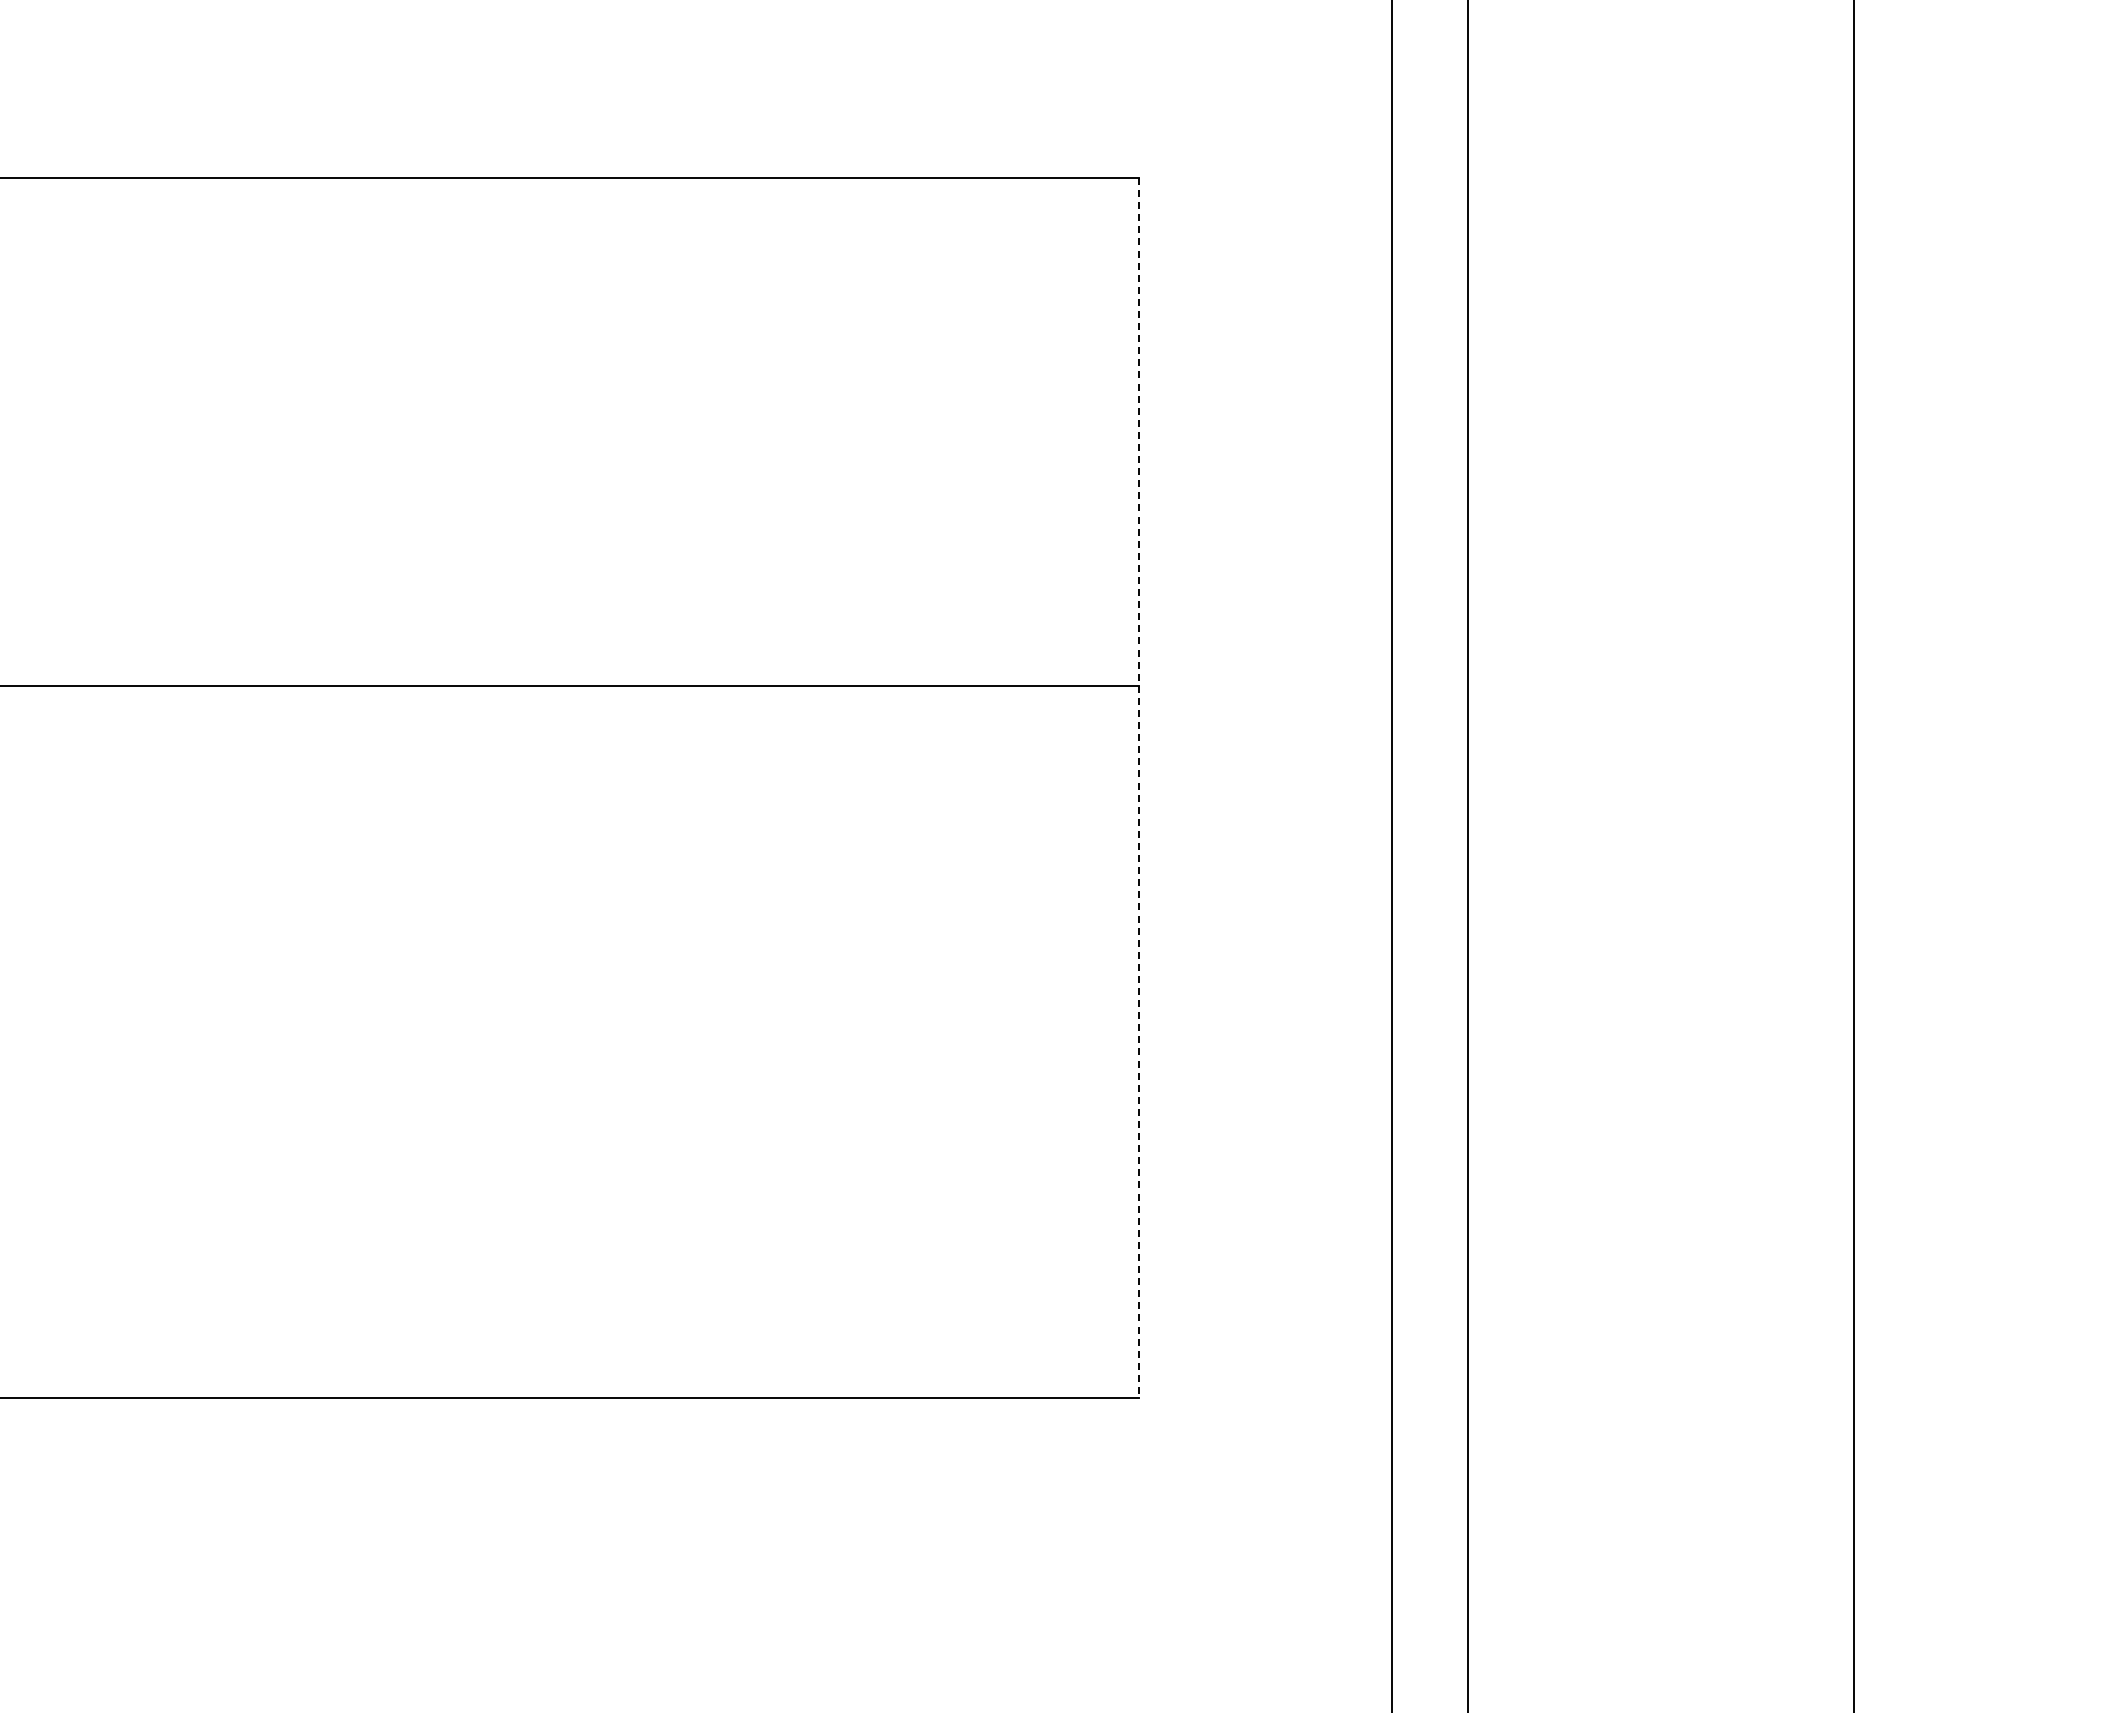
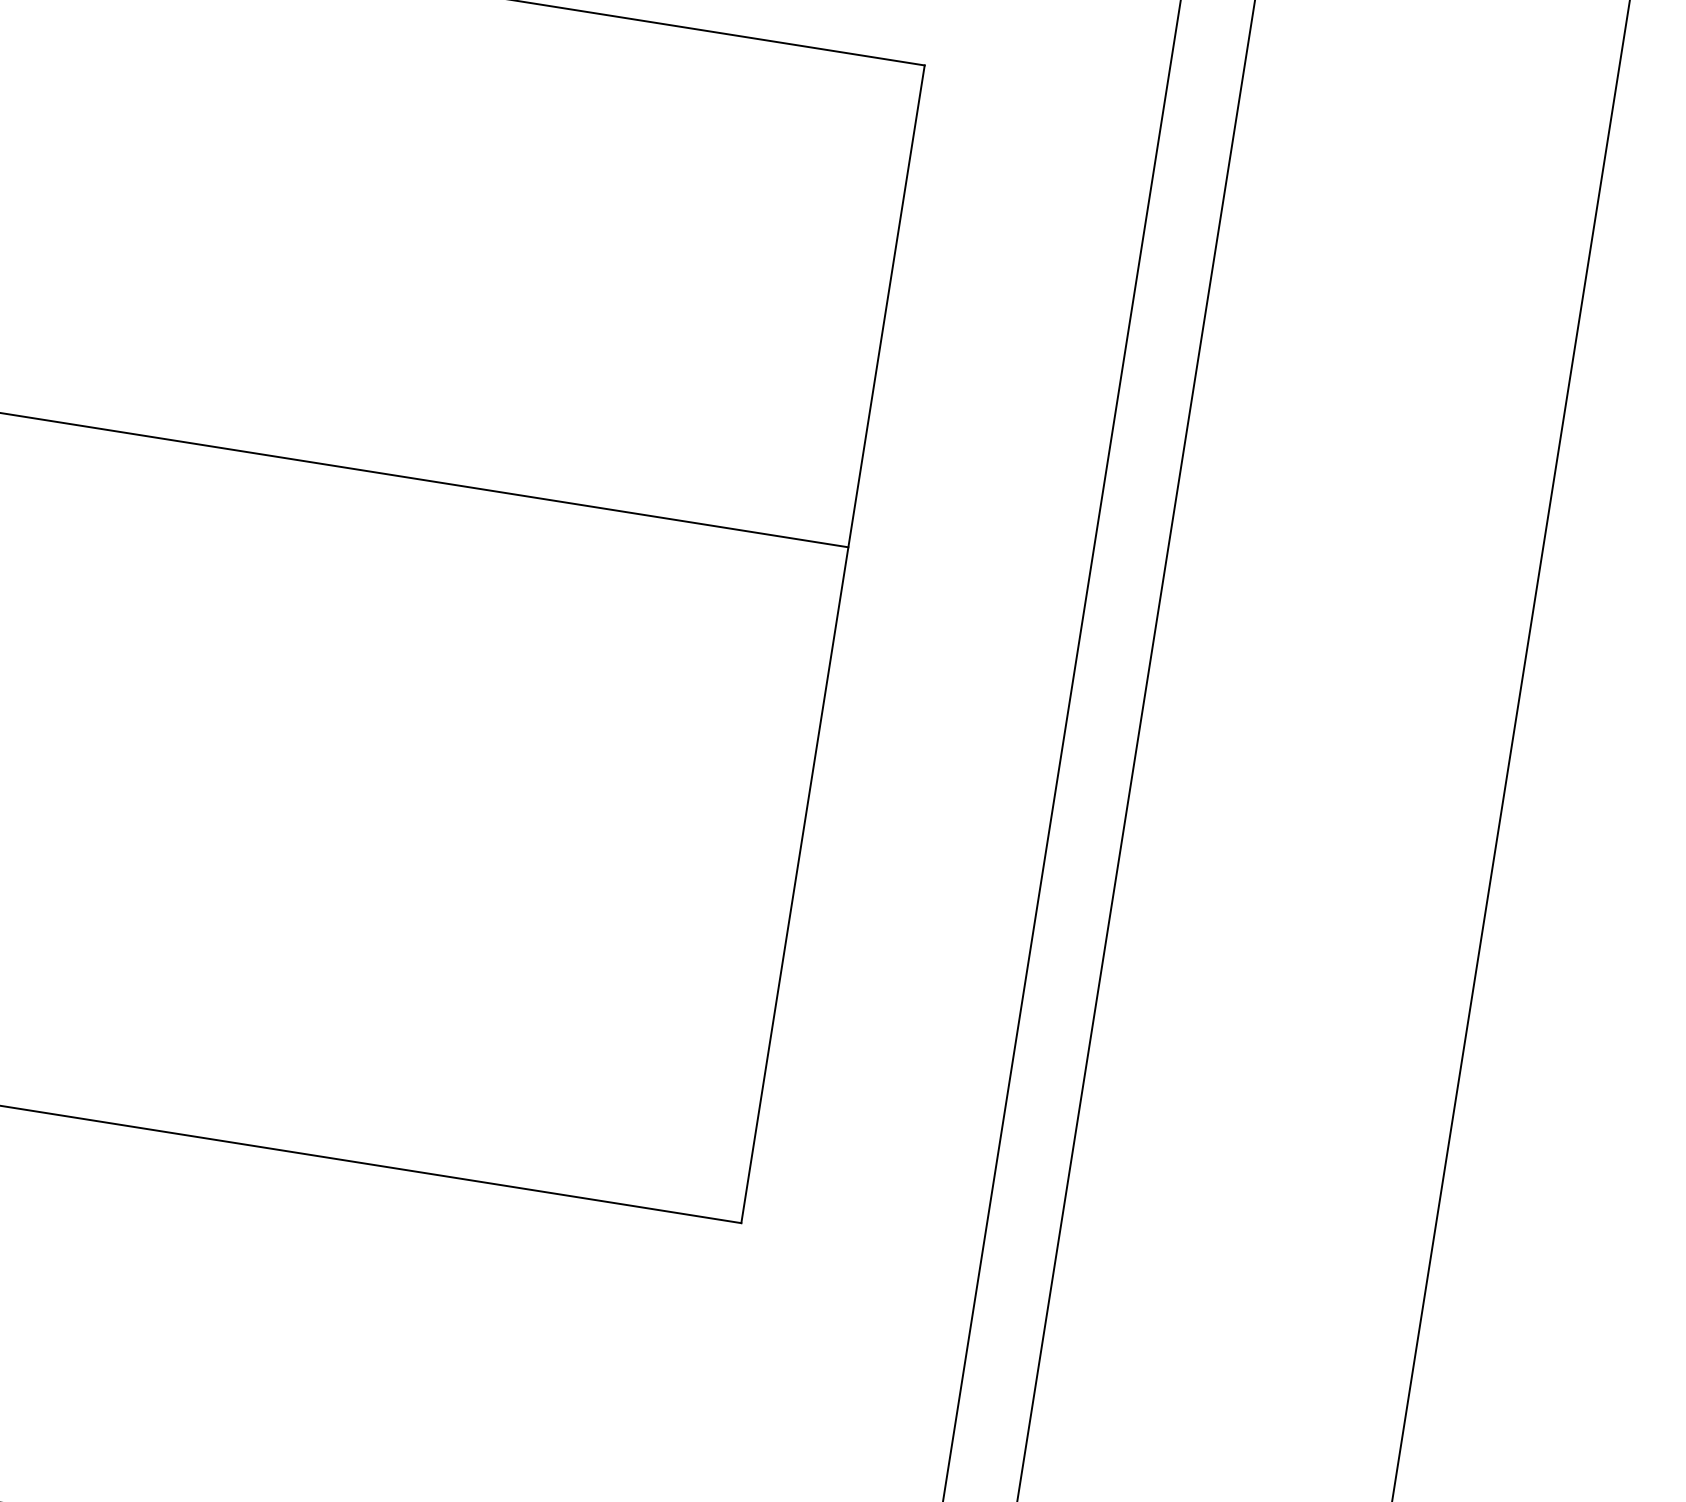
line: (1139, 788) -> (833, 644), dashed -> solid

